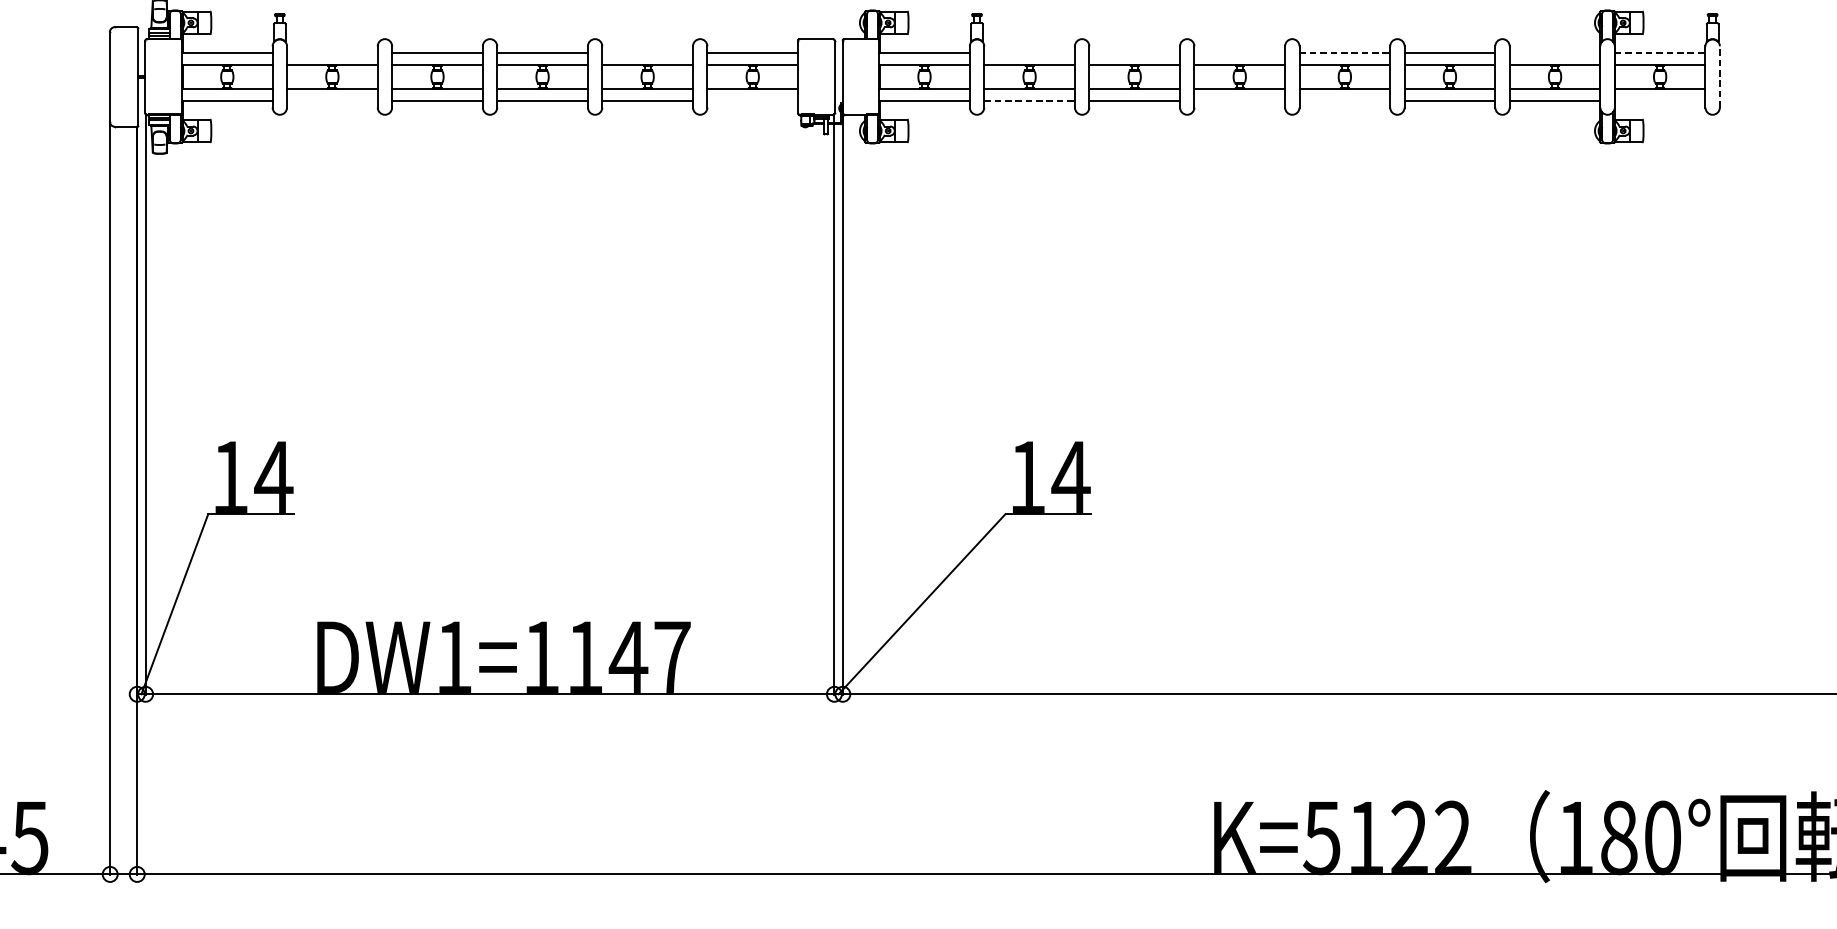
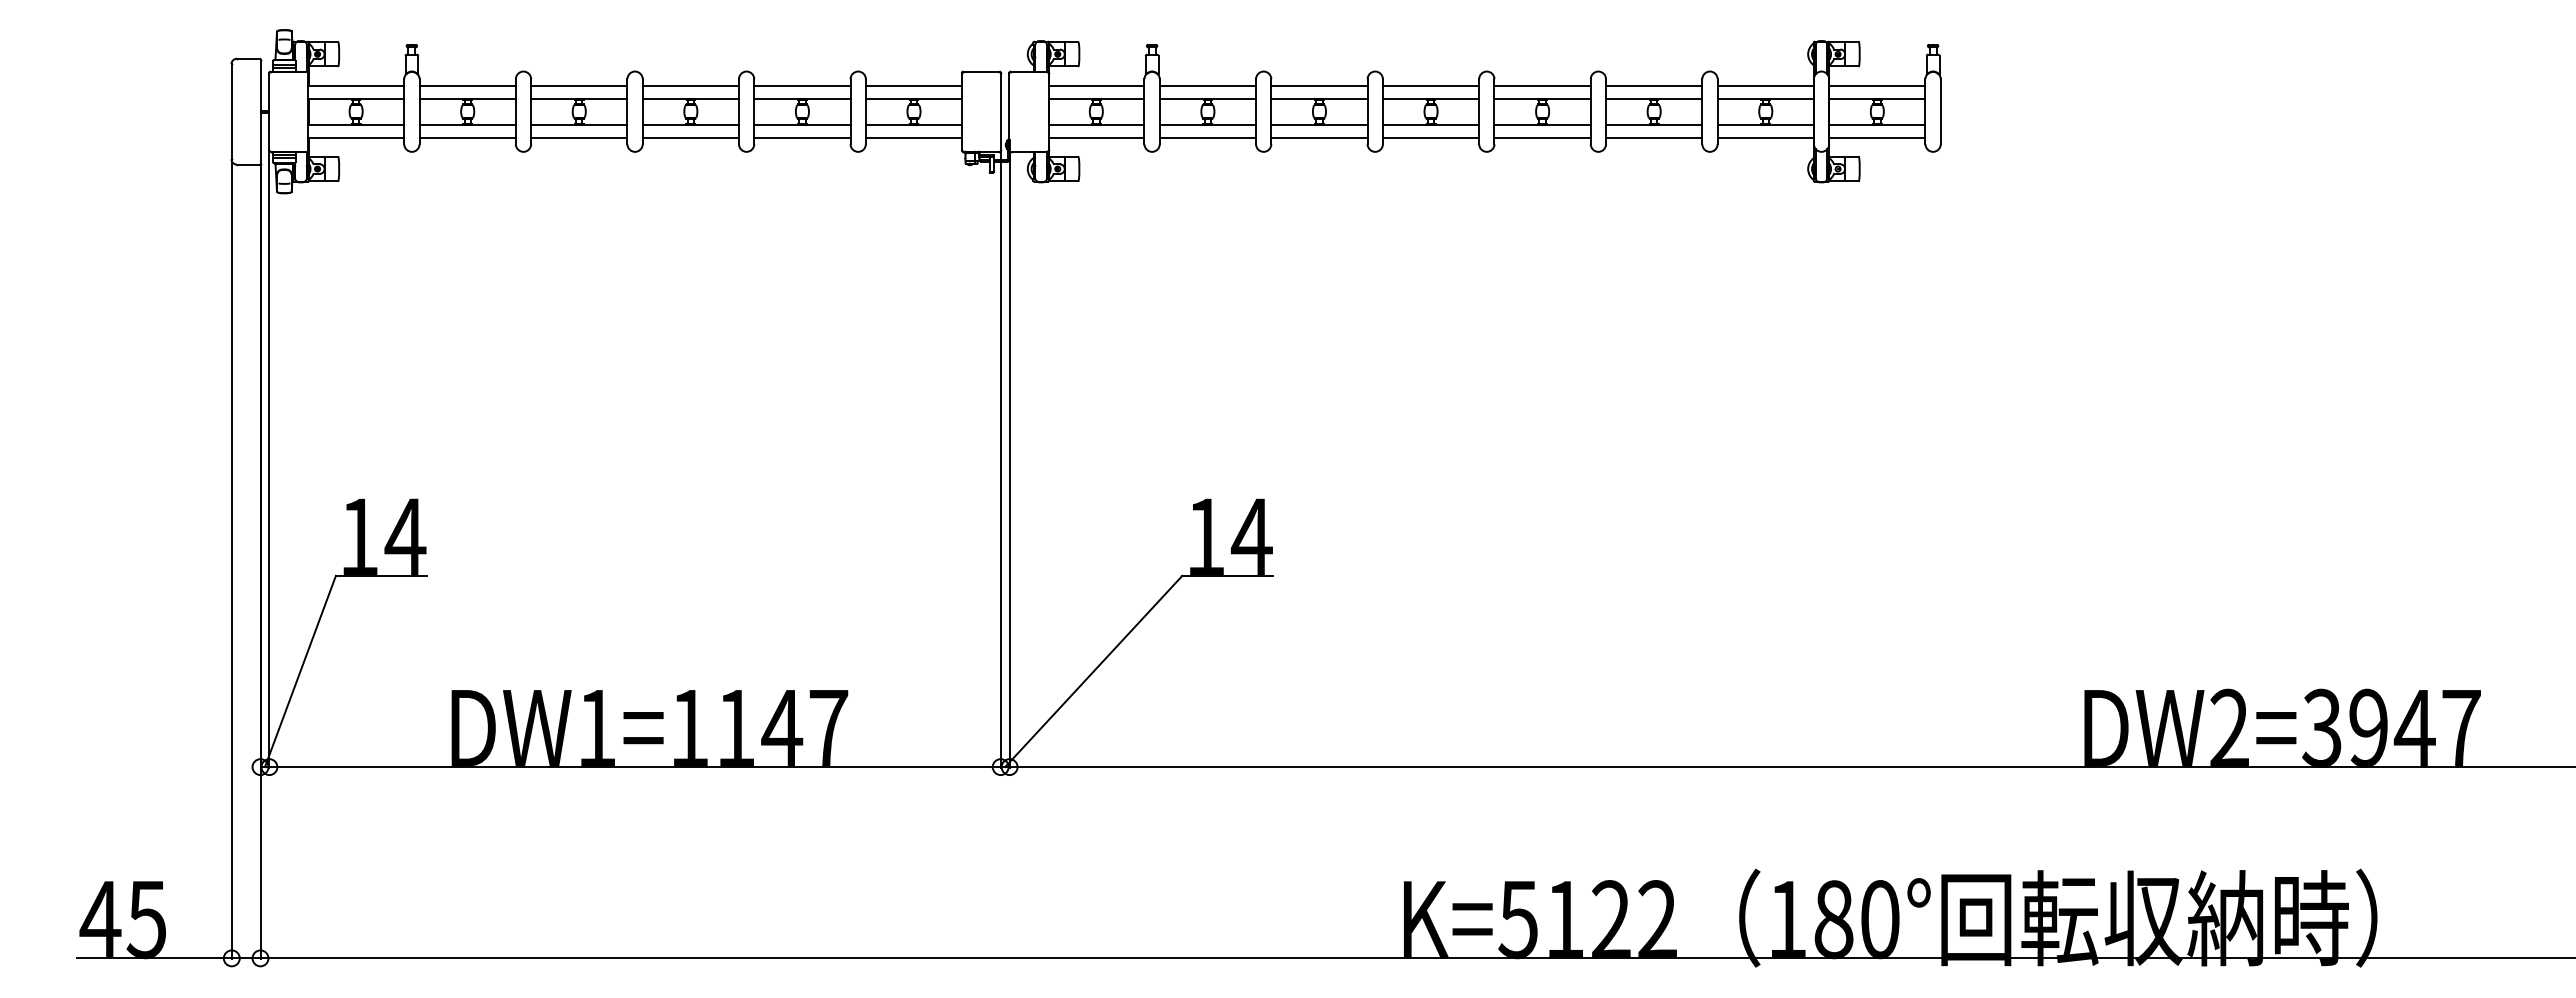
line: (332, 52) -> (467, 85), added
line: (647, 52) -> (802, 85), added
line: (1029, 52) -> (1207, 85), added
line: (1134, 52) -> (1319, 85), added
line: (1239, 52) -> (1430, 85), added
line: (1345, 52) -> (1543, 85), dashed -> solid
line: (1554, 52) -> (1765, 85), added
line: (1660, 52) -> (1877, 85), dashed -> solid
line: (1719, 76) -> (1940, 111), dashed -> solid
line: (332, 101) -> (467, 137), added
line: (752, 101) -> (913, 137), added
line: (1030, 101) -> (1208, 137), dashed -> solid
line: (1239, 101) -> (1430, 137), added
line: (1344, 101) -> (1542, 137), added
line: (1660, 101) -> (1877, 137), added

